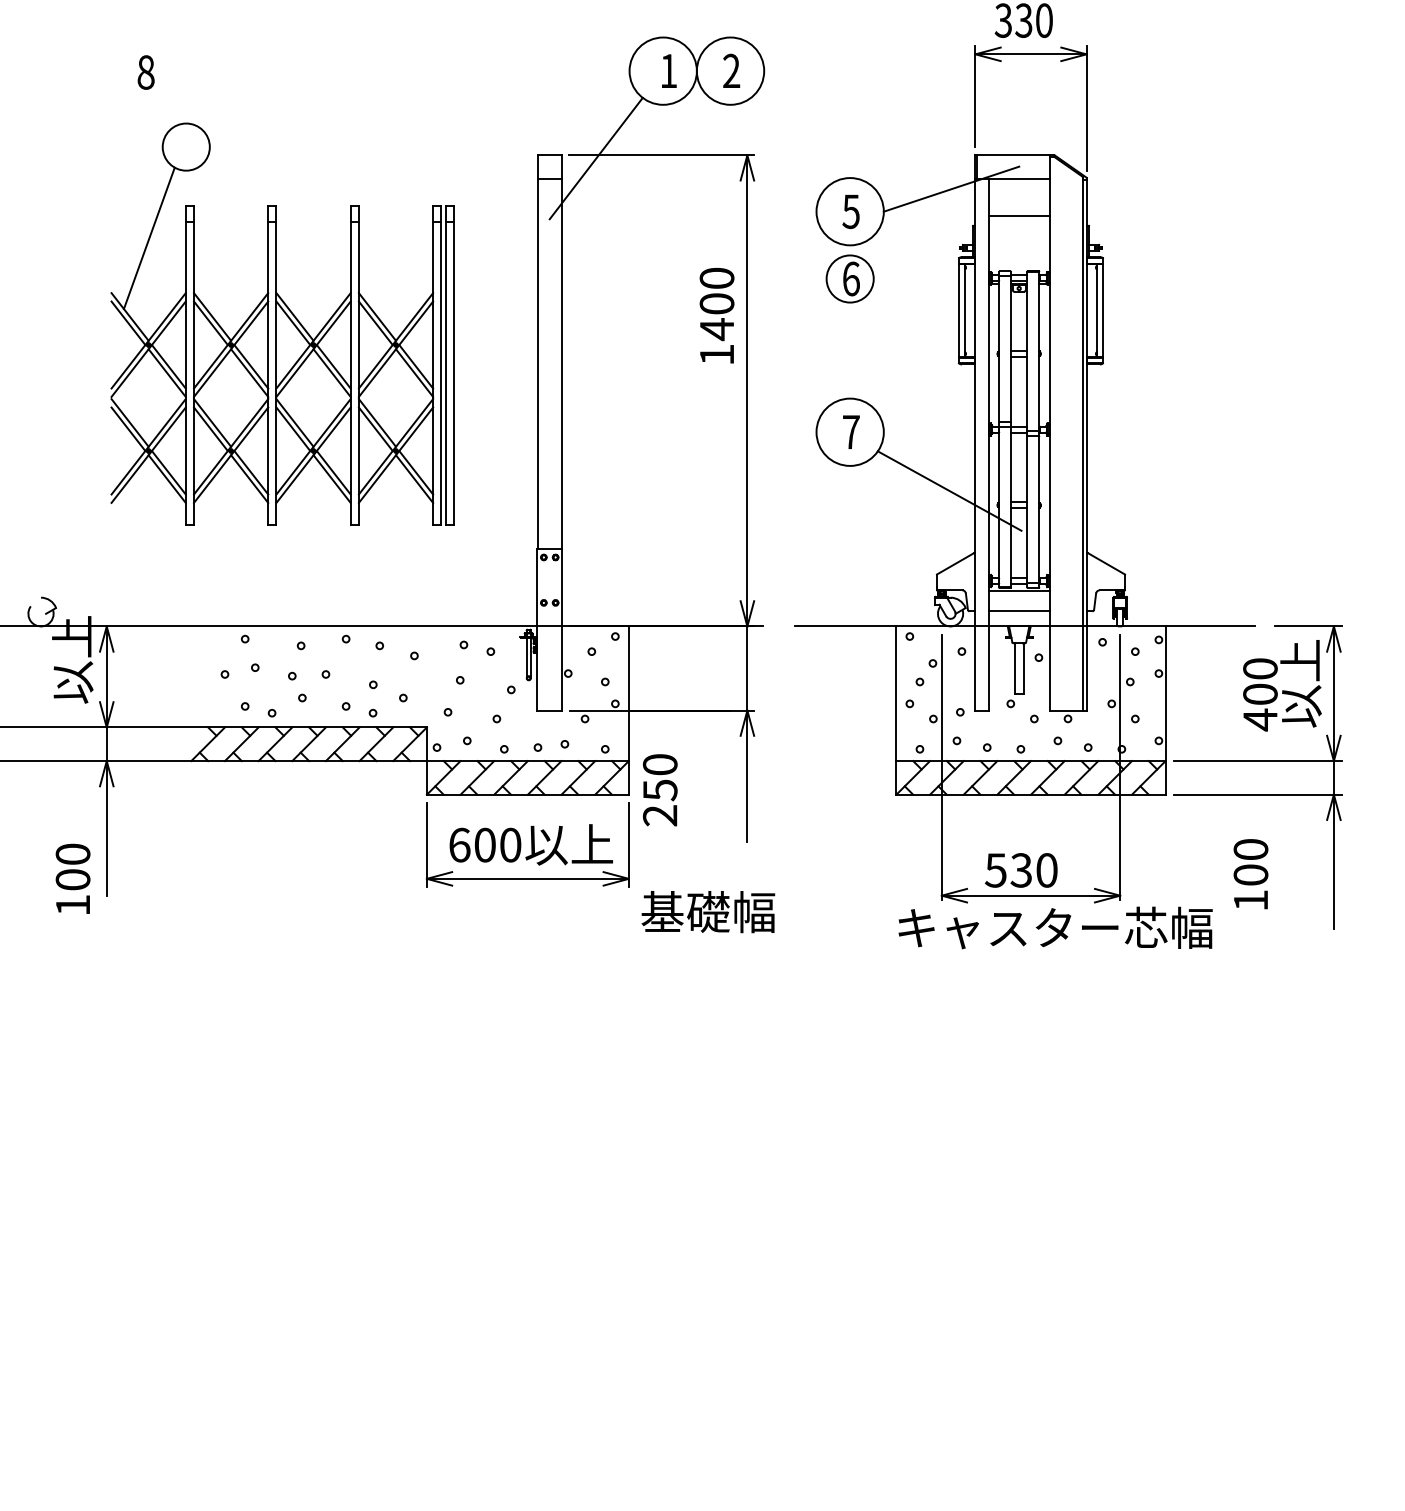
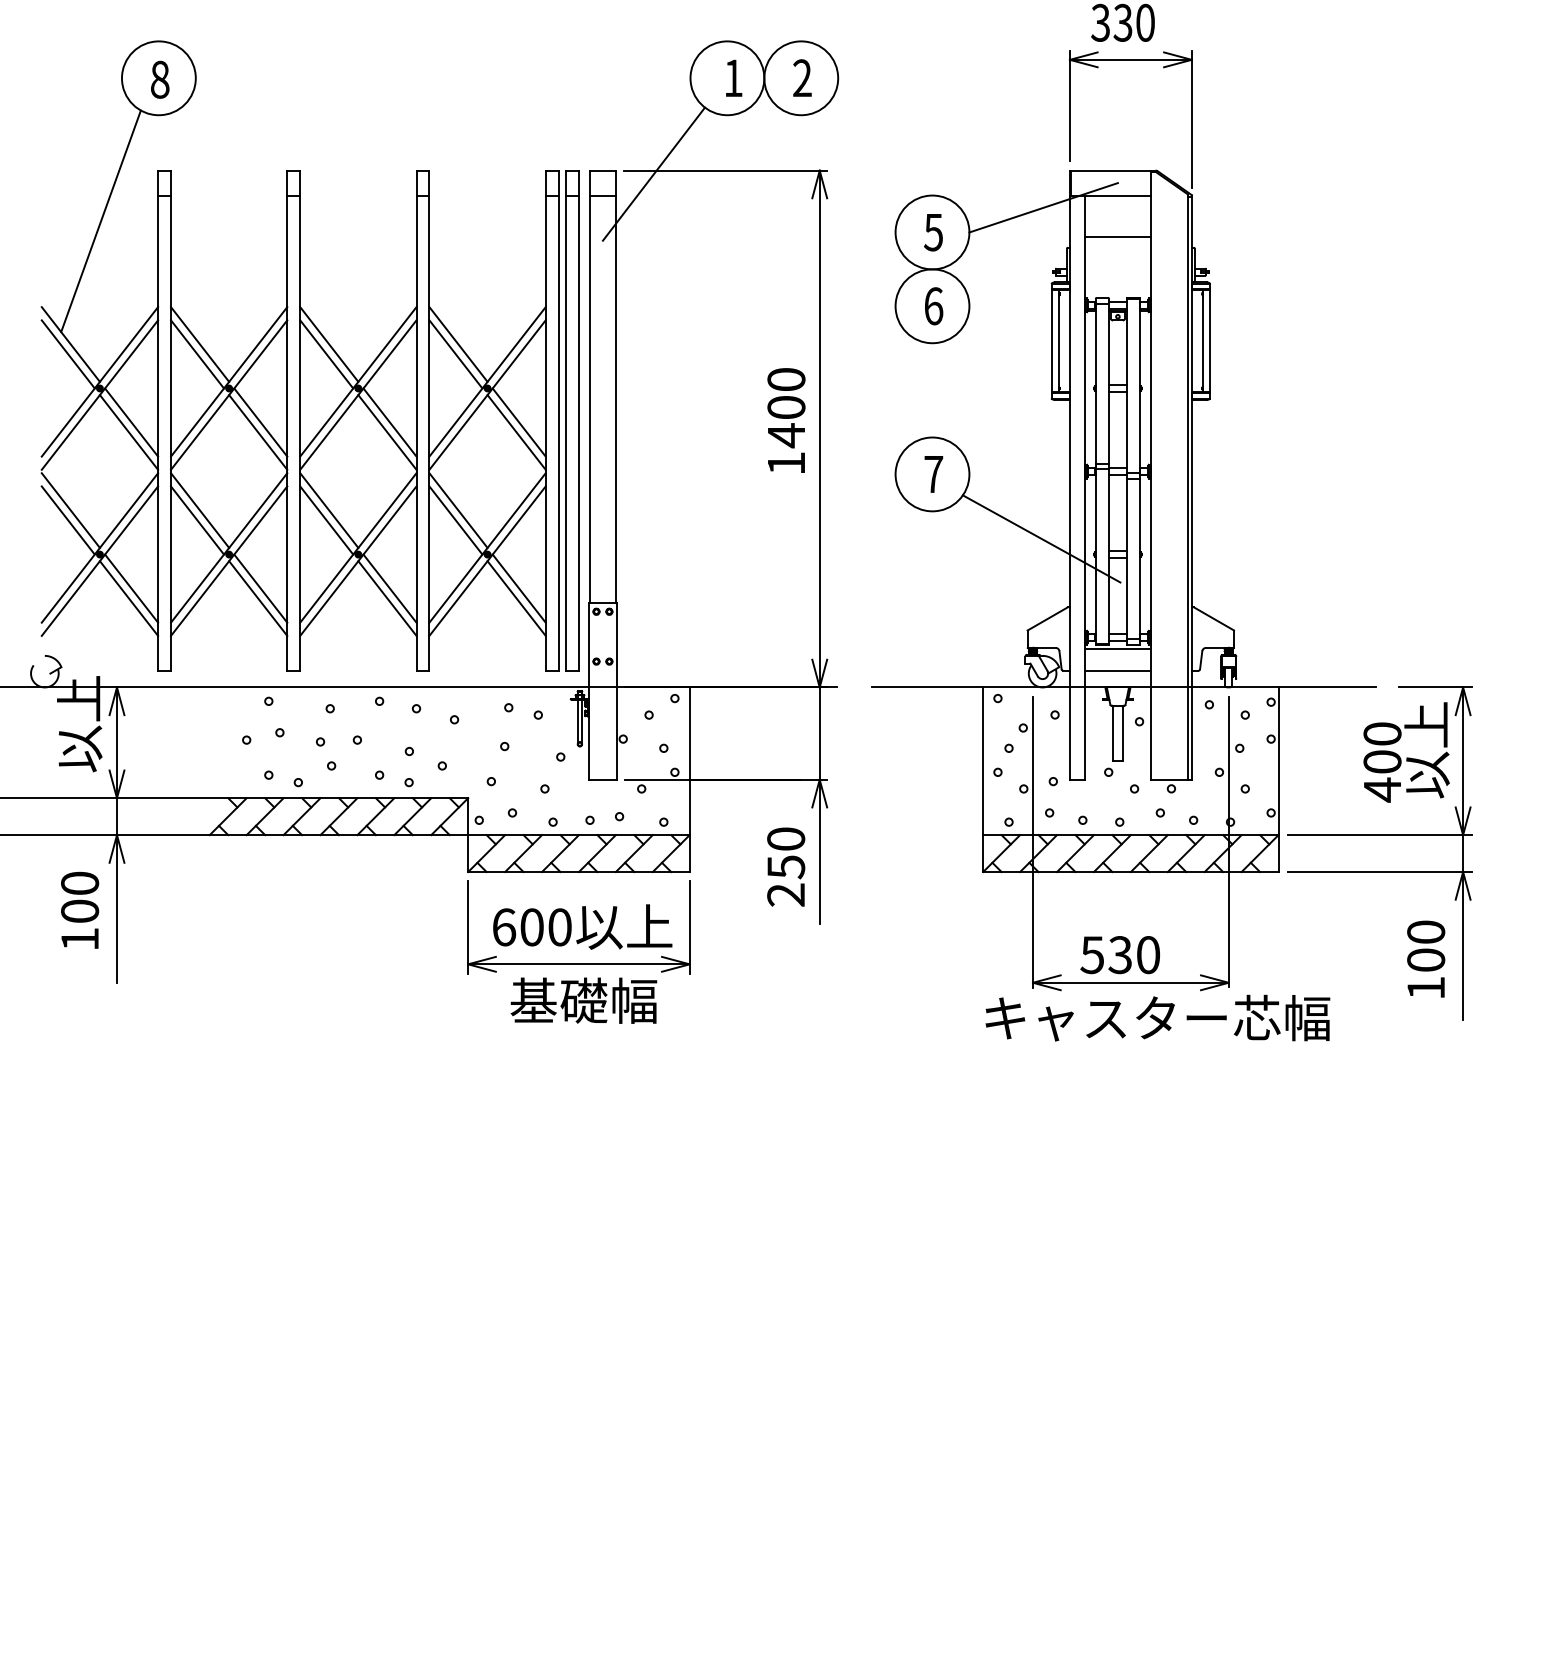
circle: (850, 279) -> (932, 306), size x1.43
text: (717, 315) -> (786, 420), moved
part: (282, 323) -> (309, 355), size x1.43
text: (660, 789) -> (786, 866), moved
text: (1251, 873) -> (1426, 958), moved
text: (73, 878) -> (80, 909), moved
text: (707, 911) -> (583, 1000), moved

